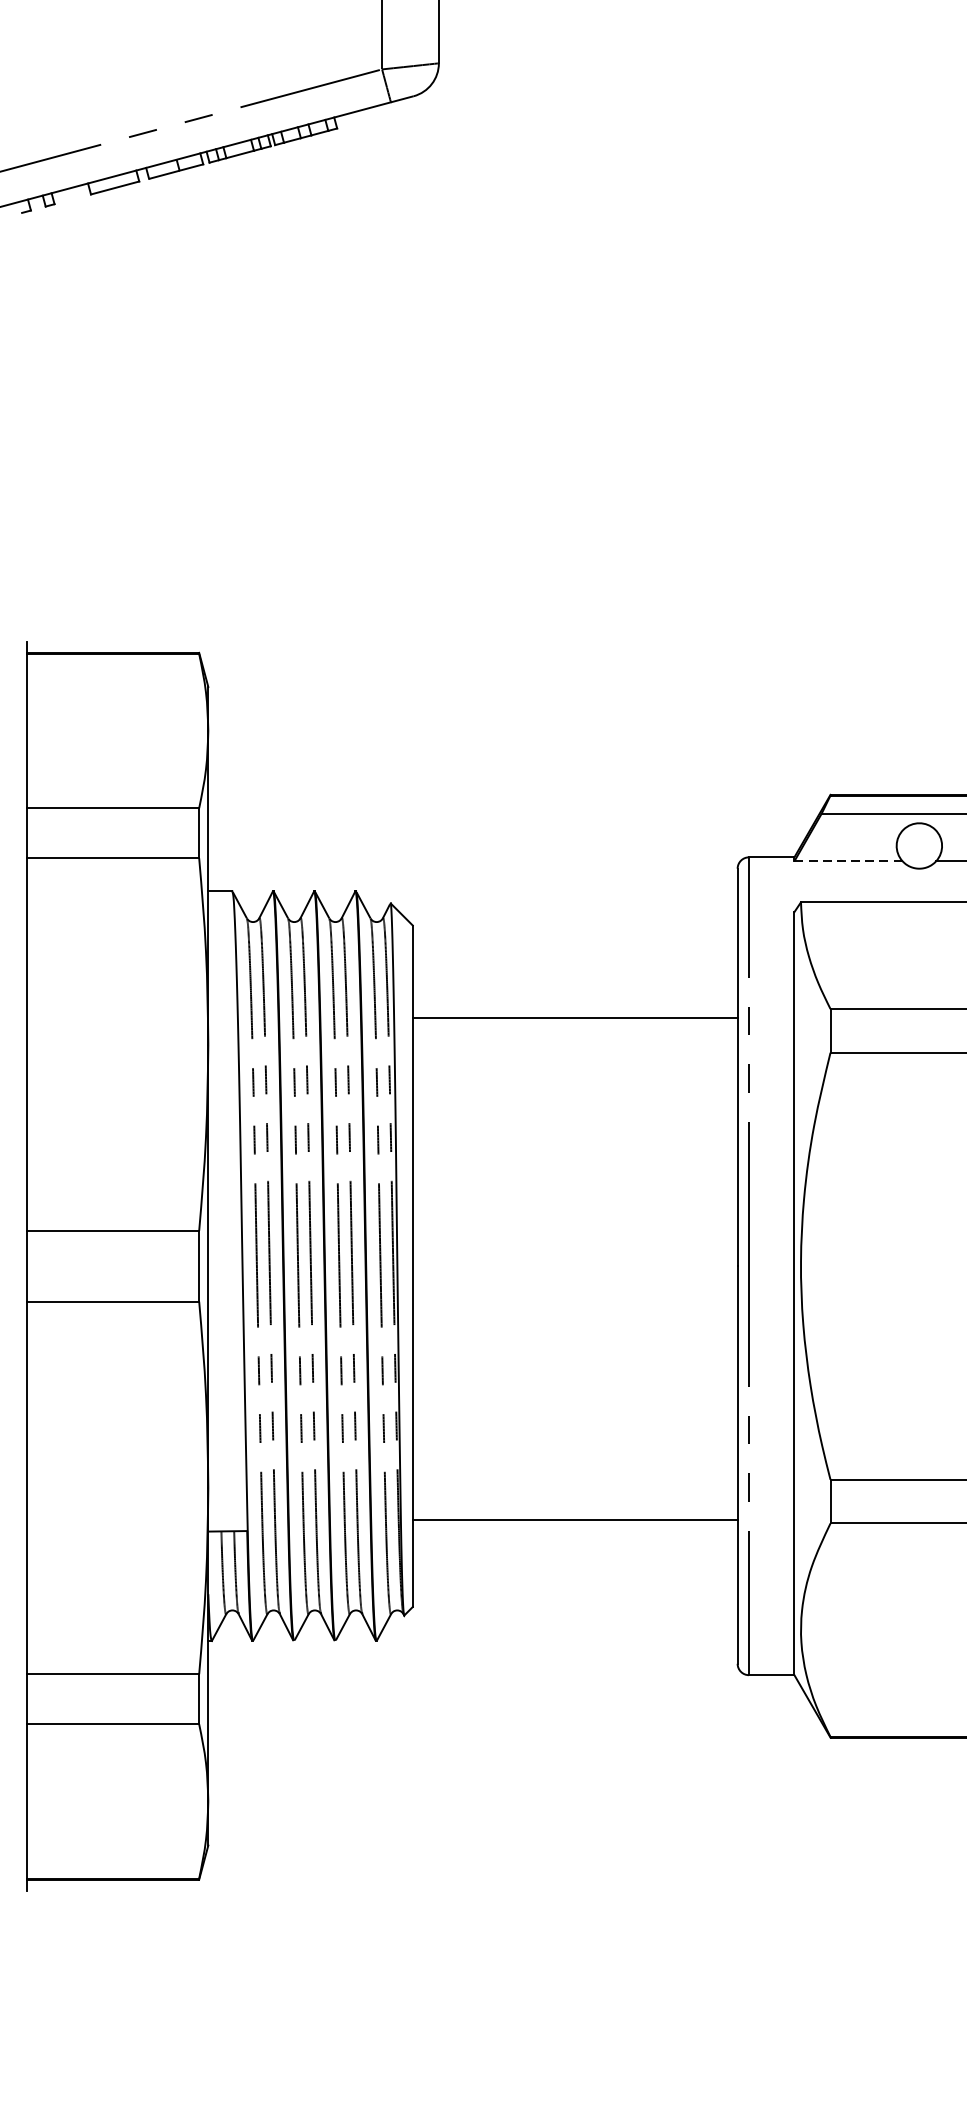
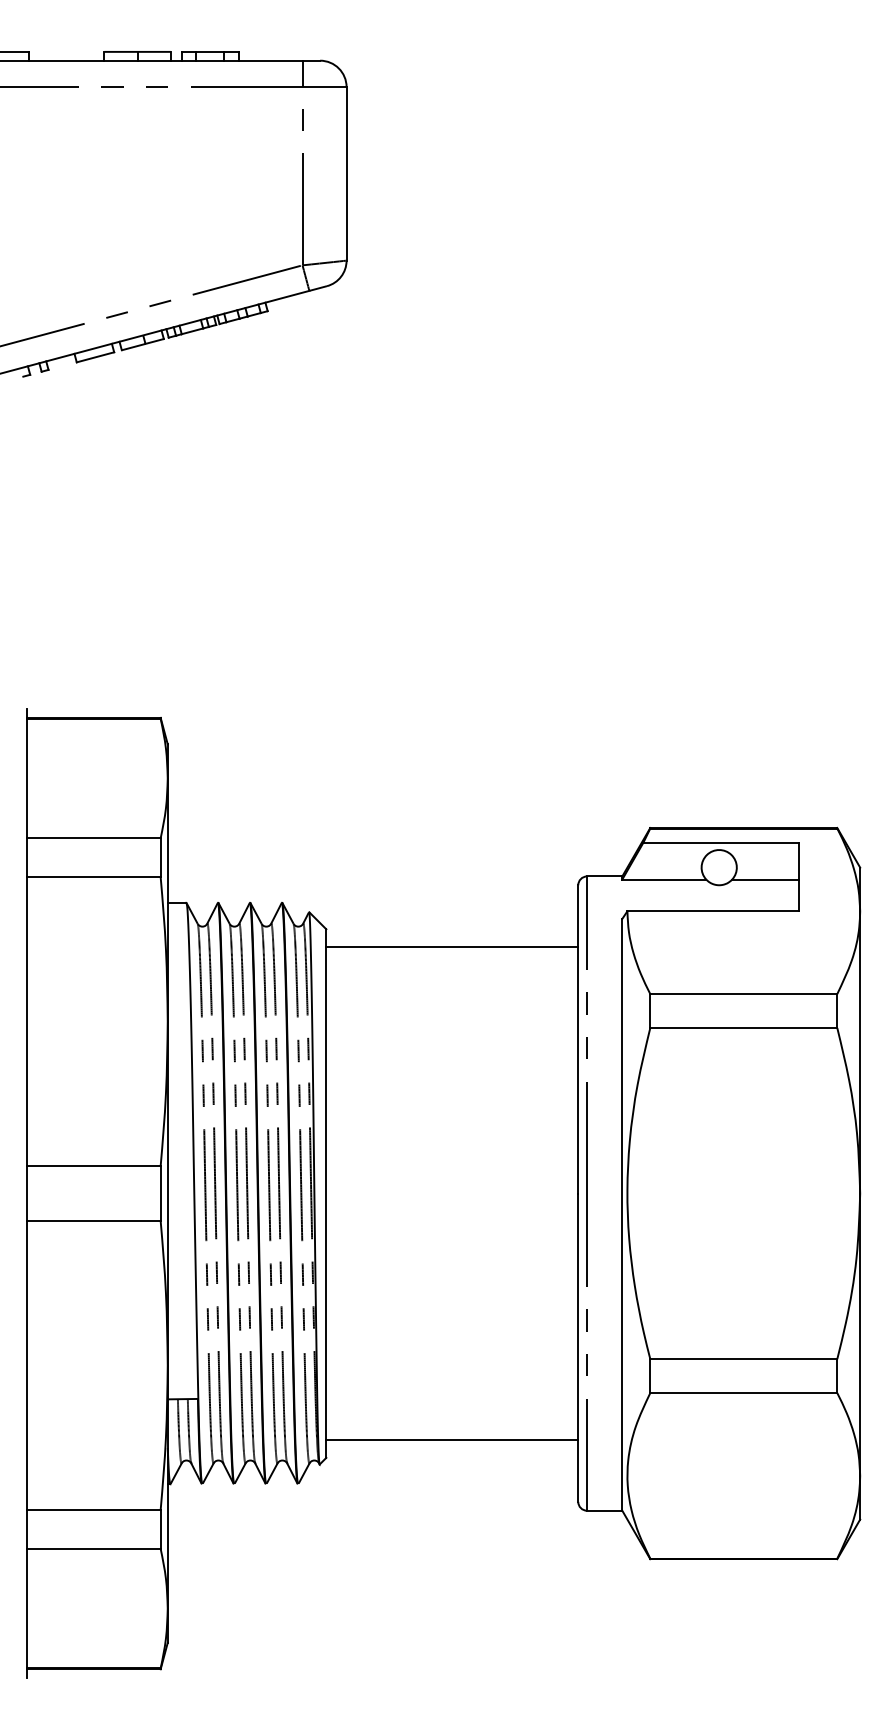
line: (848, 861) -> (664, 879), dashed -> solid
line: (575, 1017) -> (452, 946), moved
line: (575, 1520) -> (452, 1440), moved

